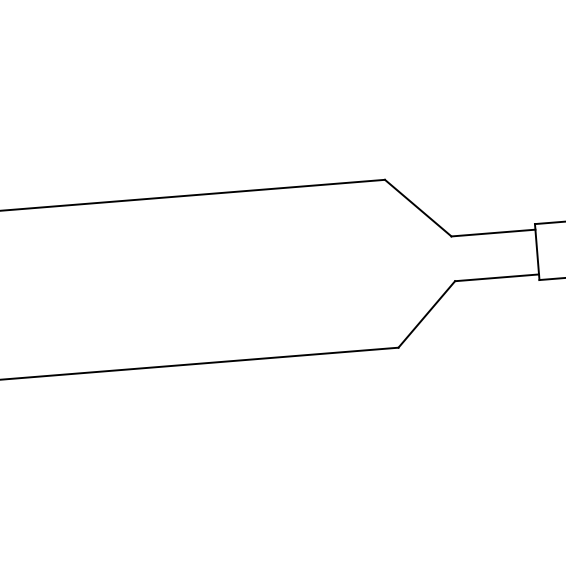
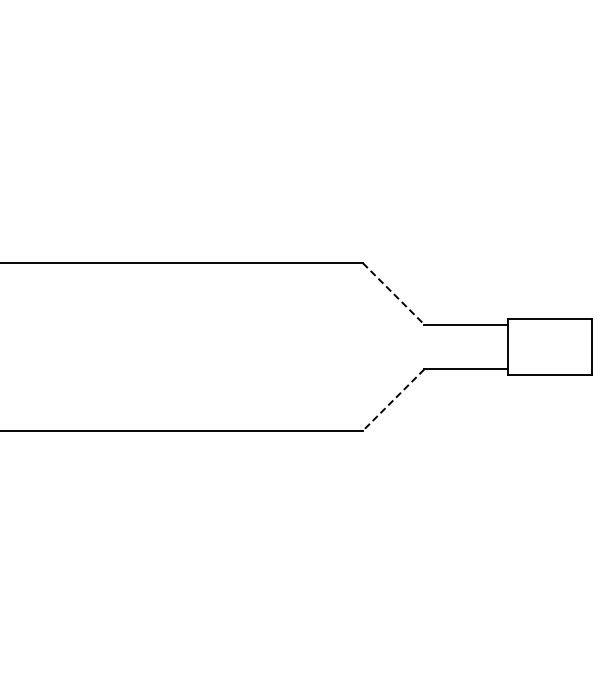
line: (418, 208) -> (393, 294), solid -> dashed
line: (426, 314) -> (393, 400), solid -> dashed

